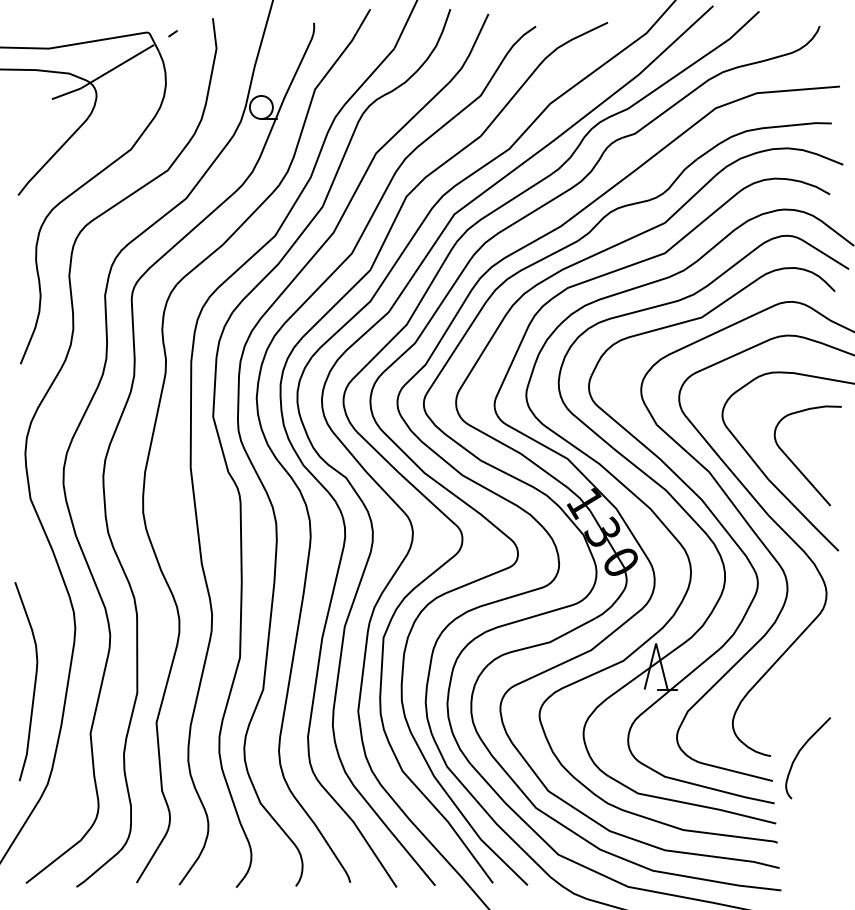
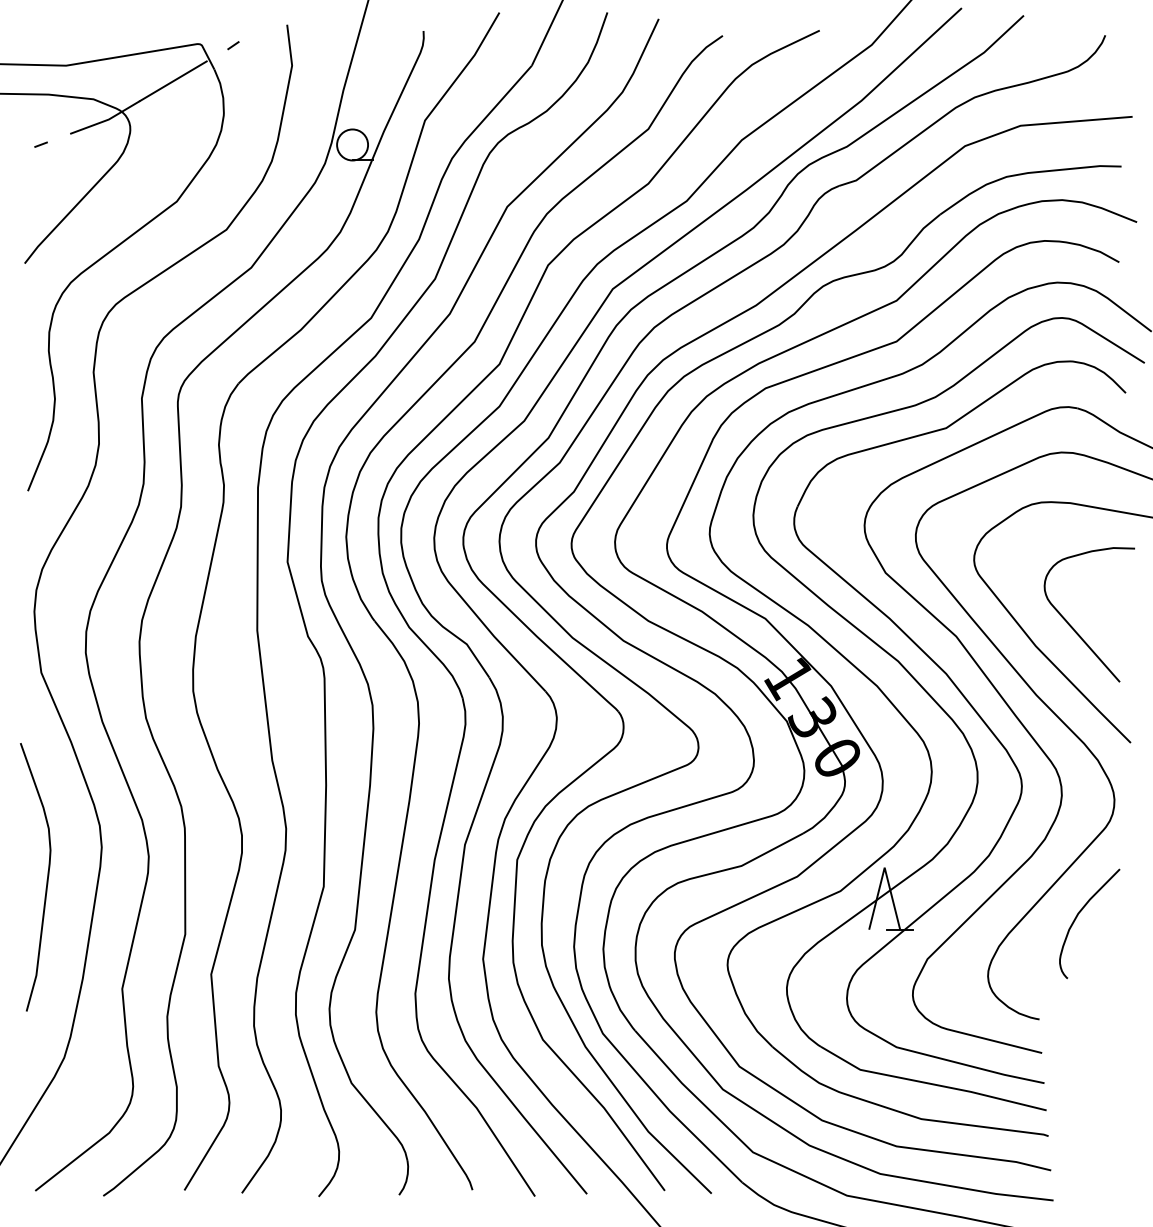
line: (30, 106) -> (41, 143), added
curve: (34, 681) -> (46, 877), moved
curve: (799, 753) -> (1077, 917), moved

